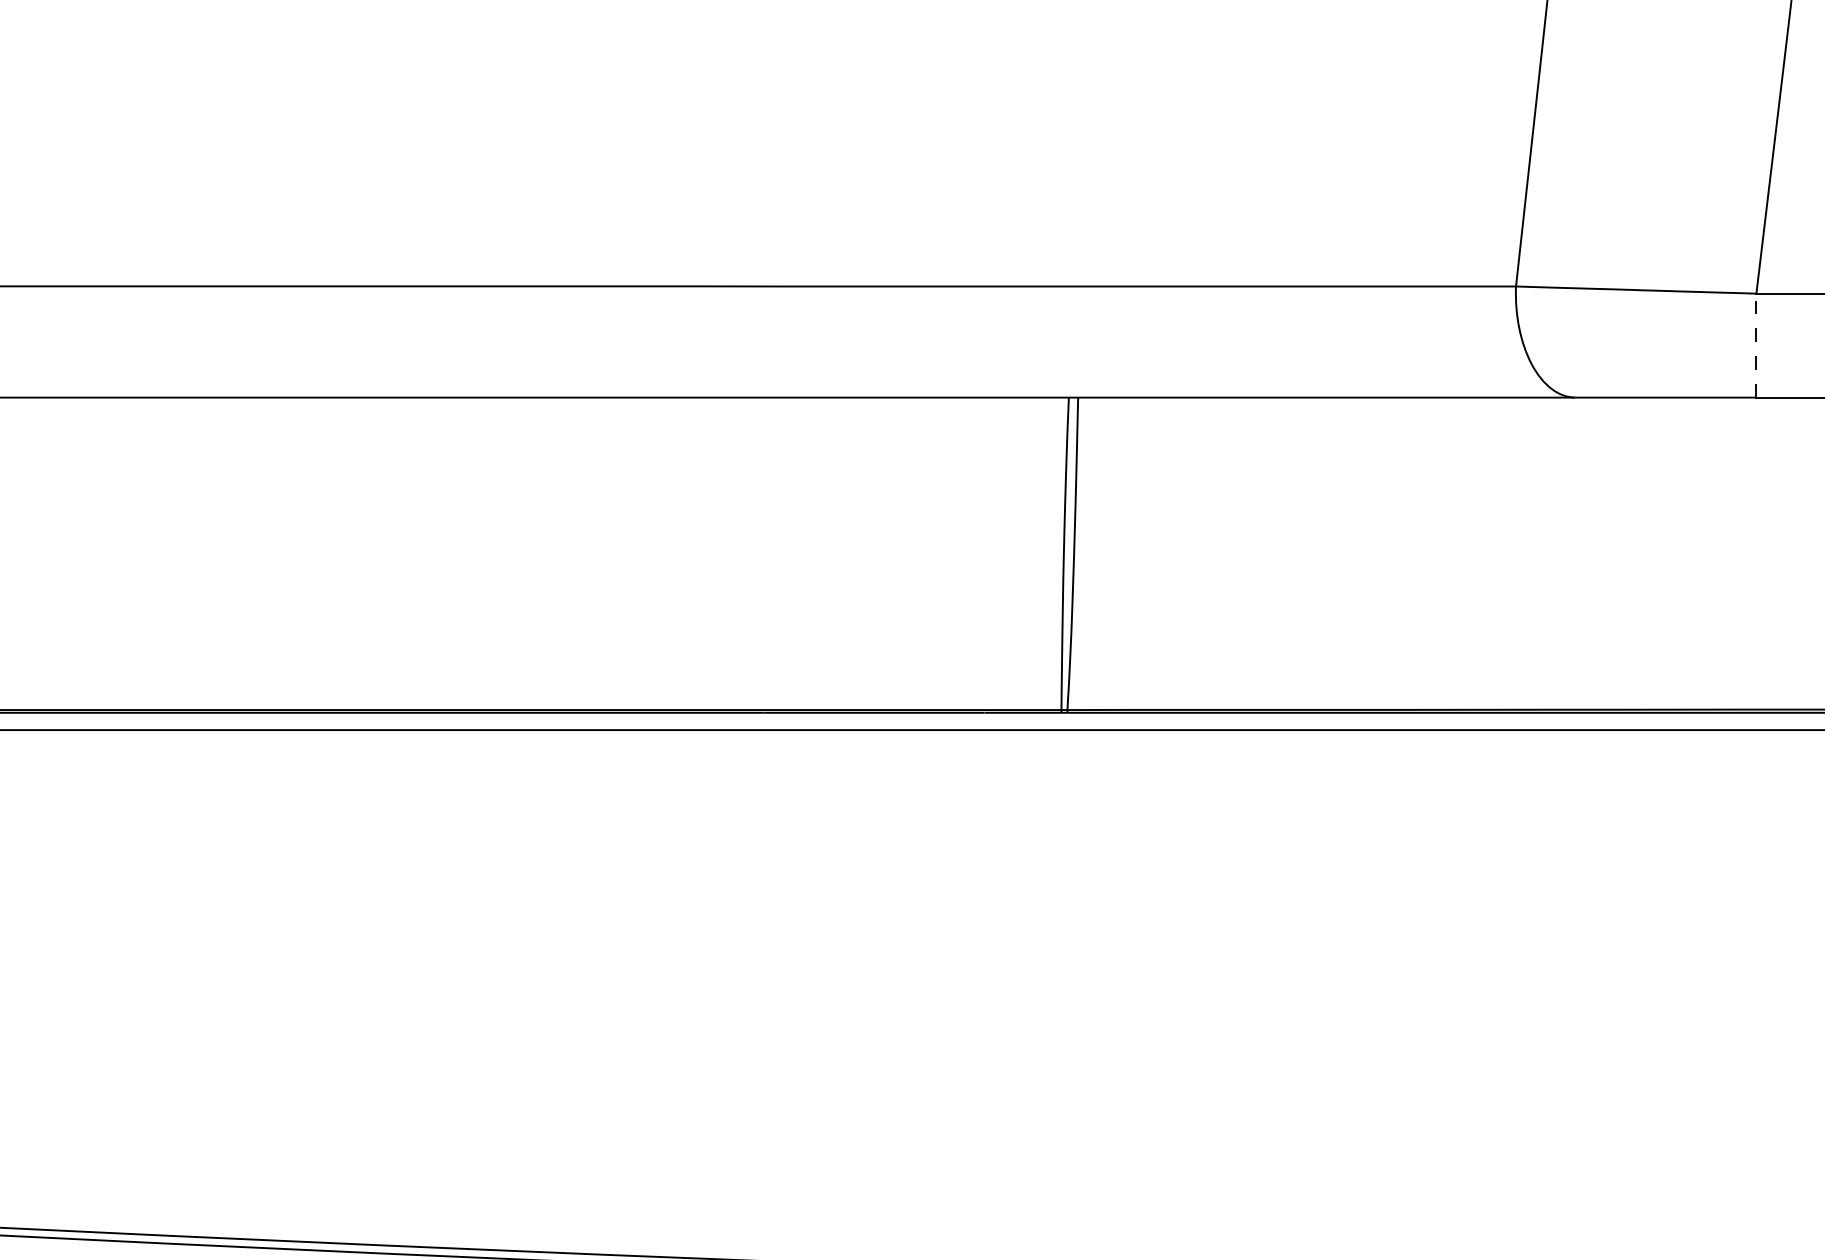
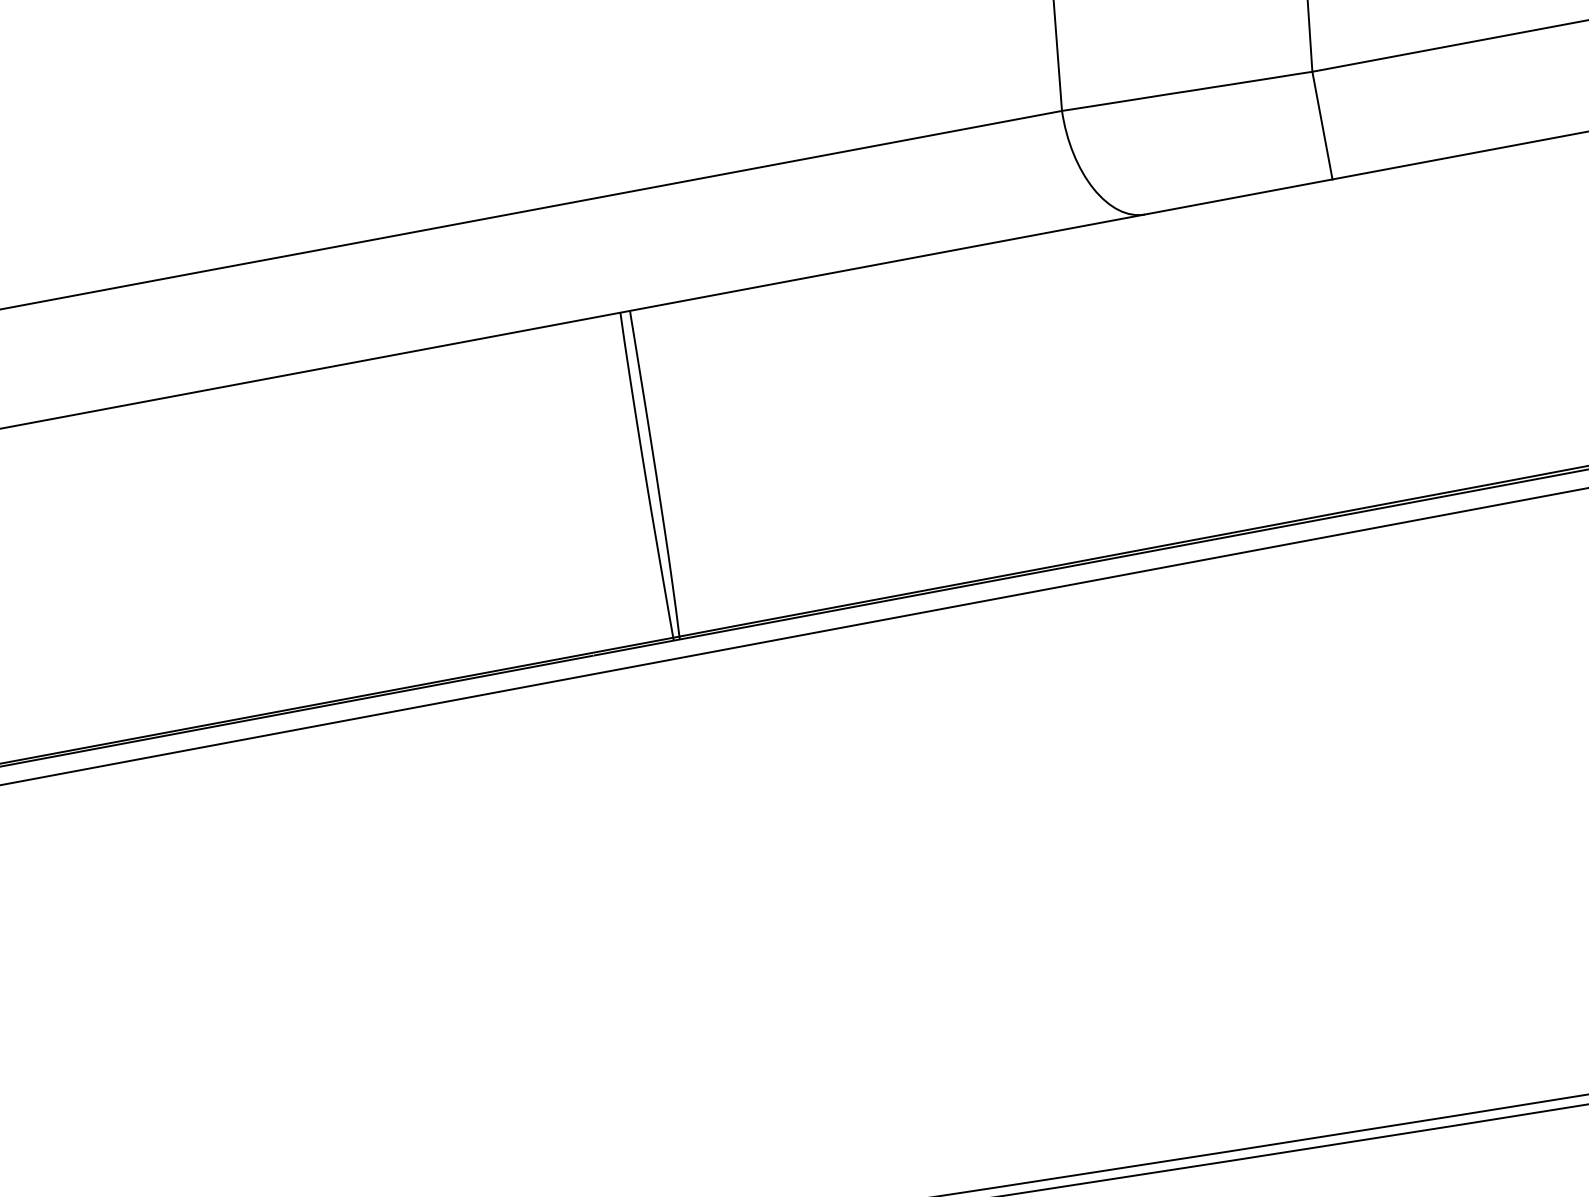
line: (1756, 345) -> (1322, 125), dashed -> solid

